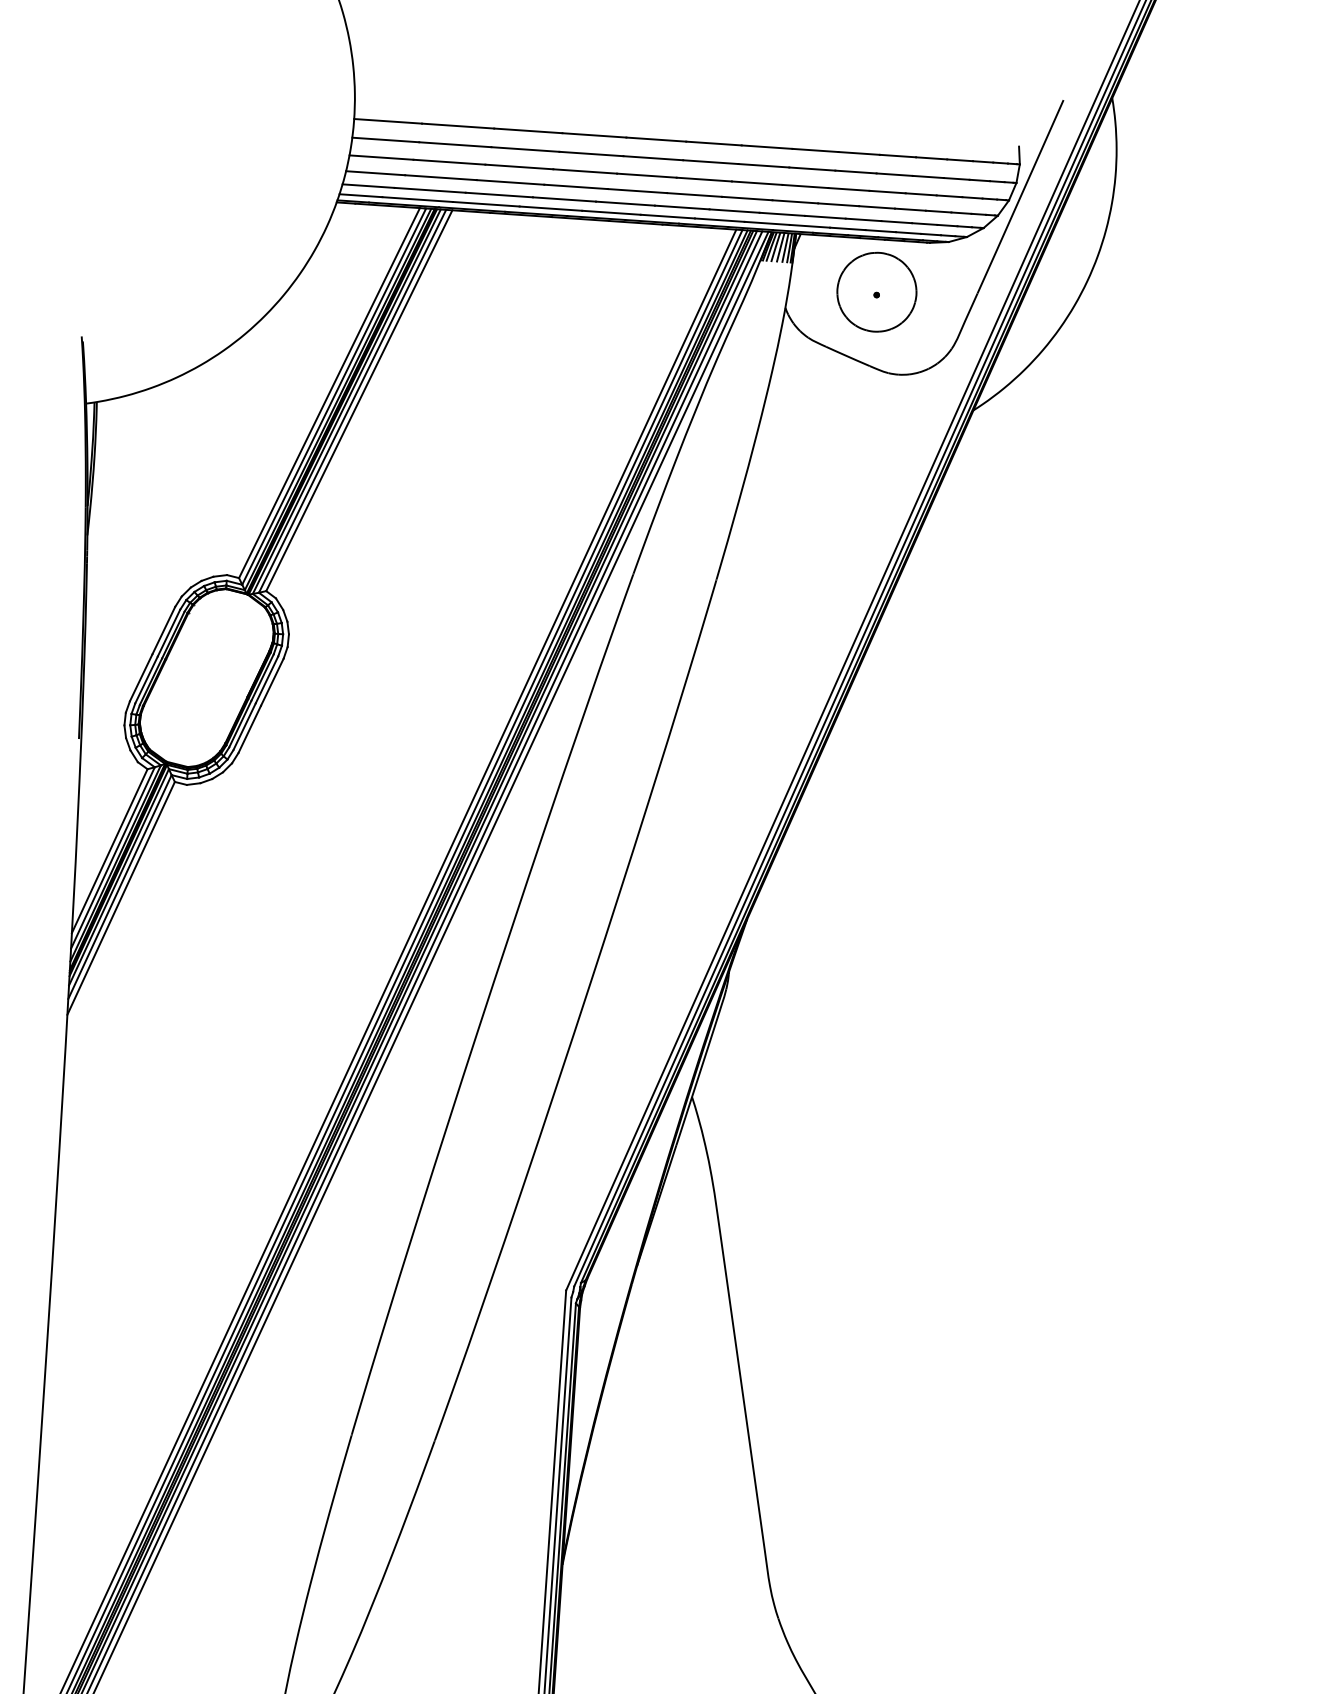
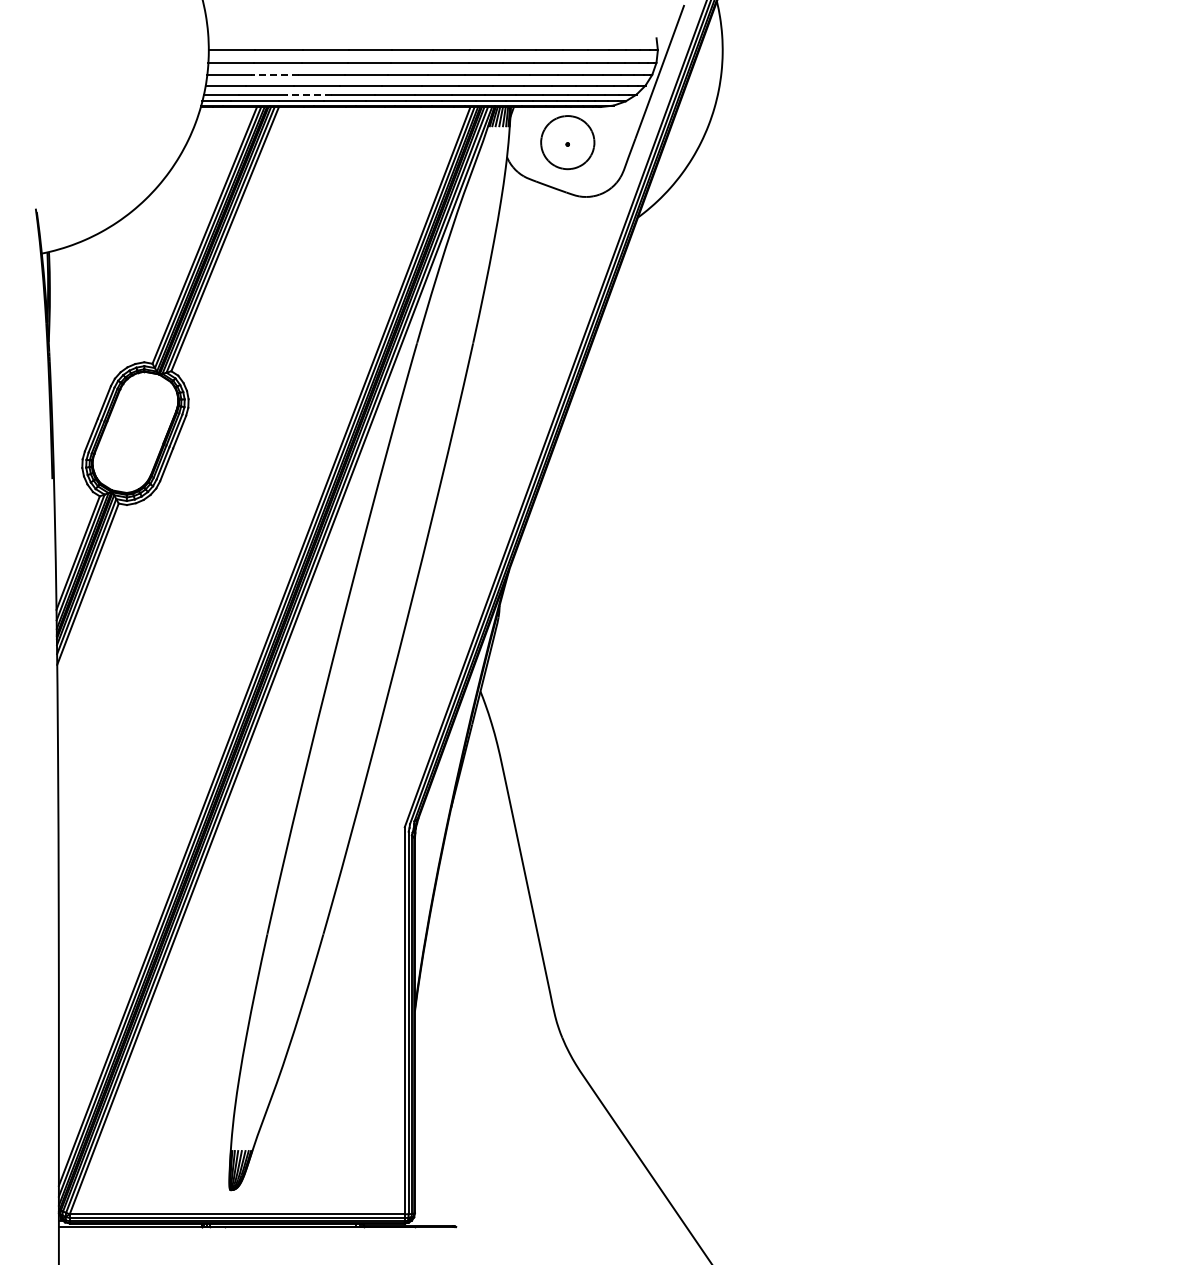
line: (449, 161) -> (274, 74), solid -> dashed
line: (498, 194) -> (309, 94), solid -> dashed

